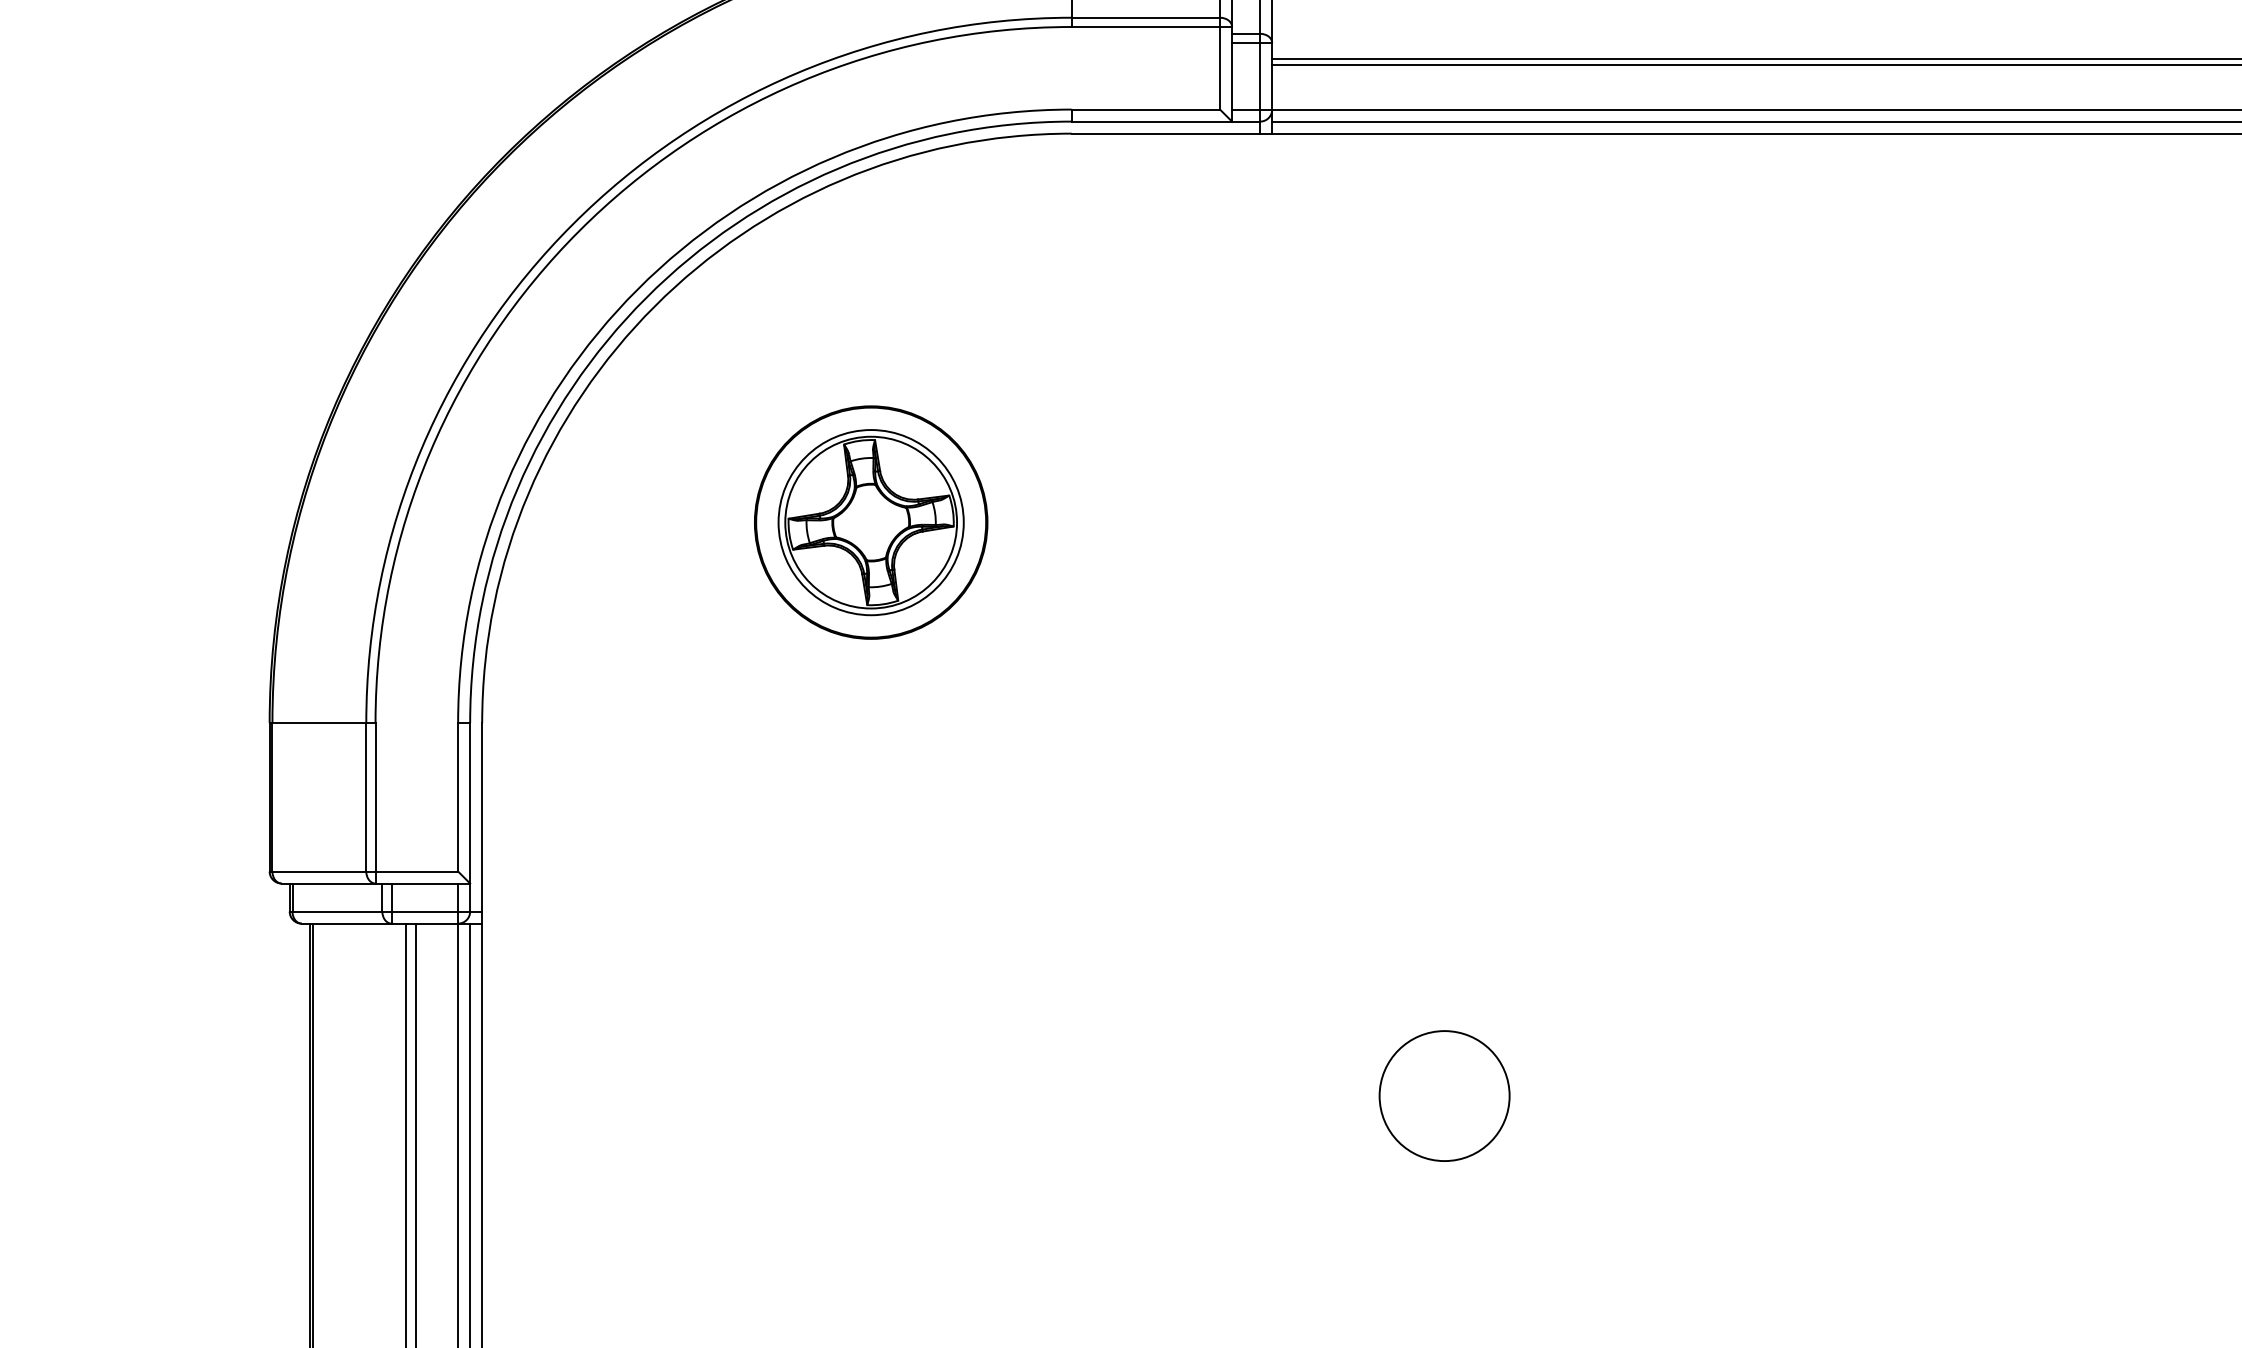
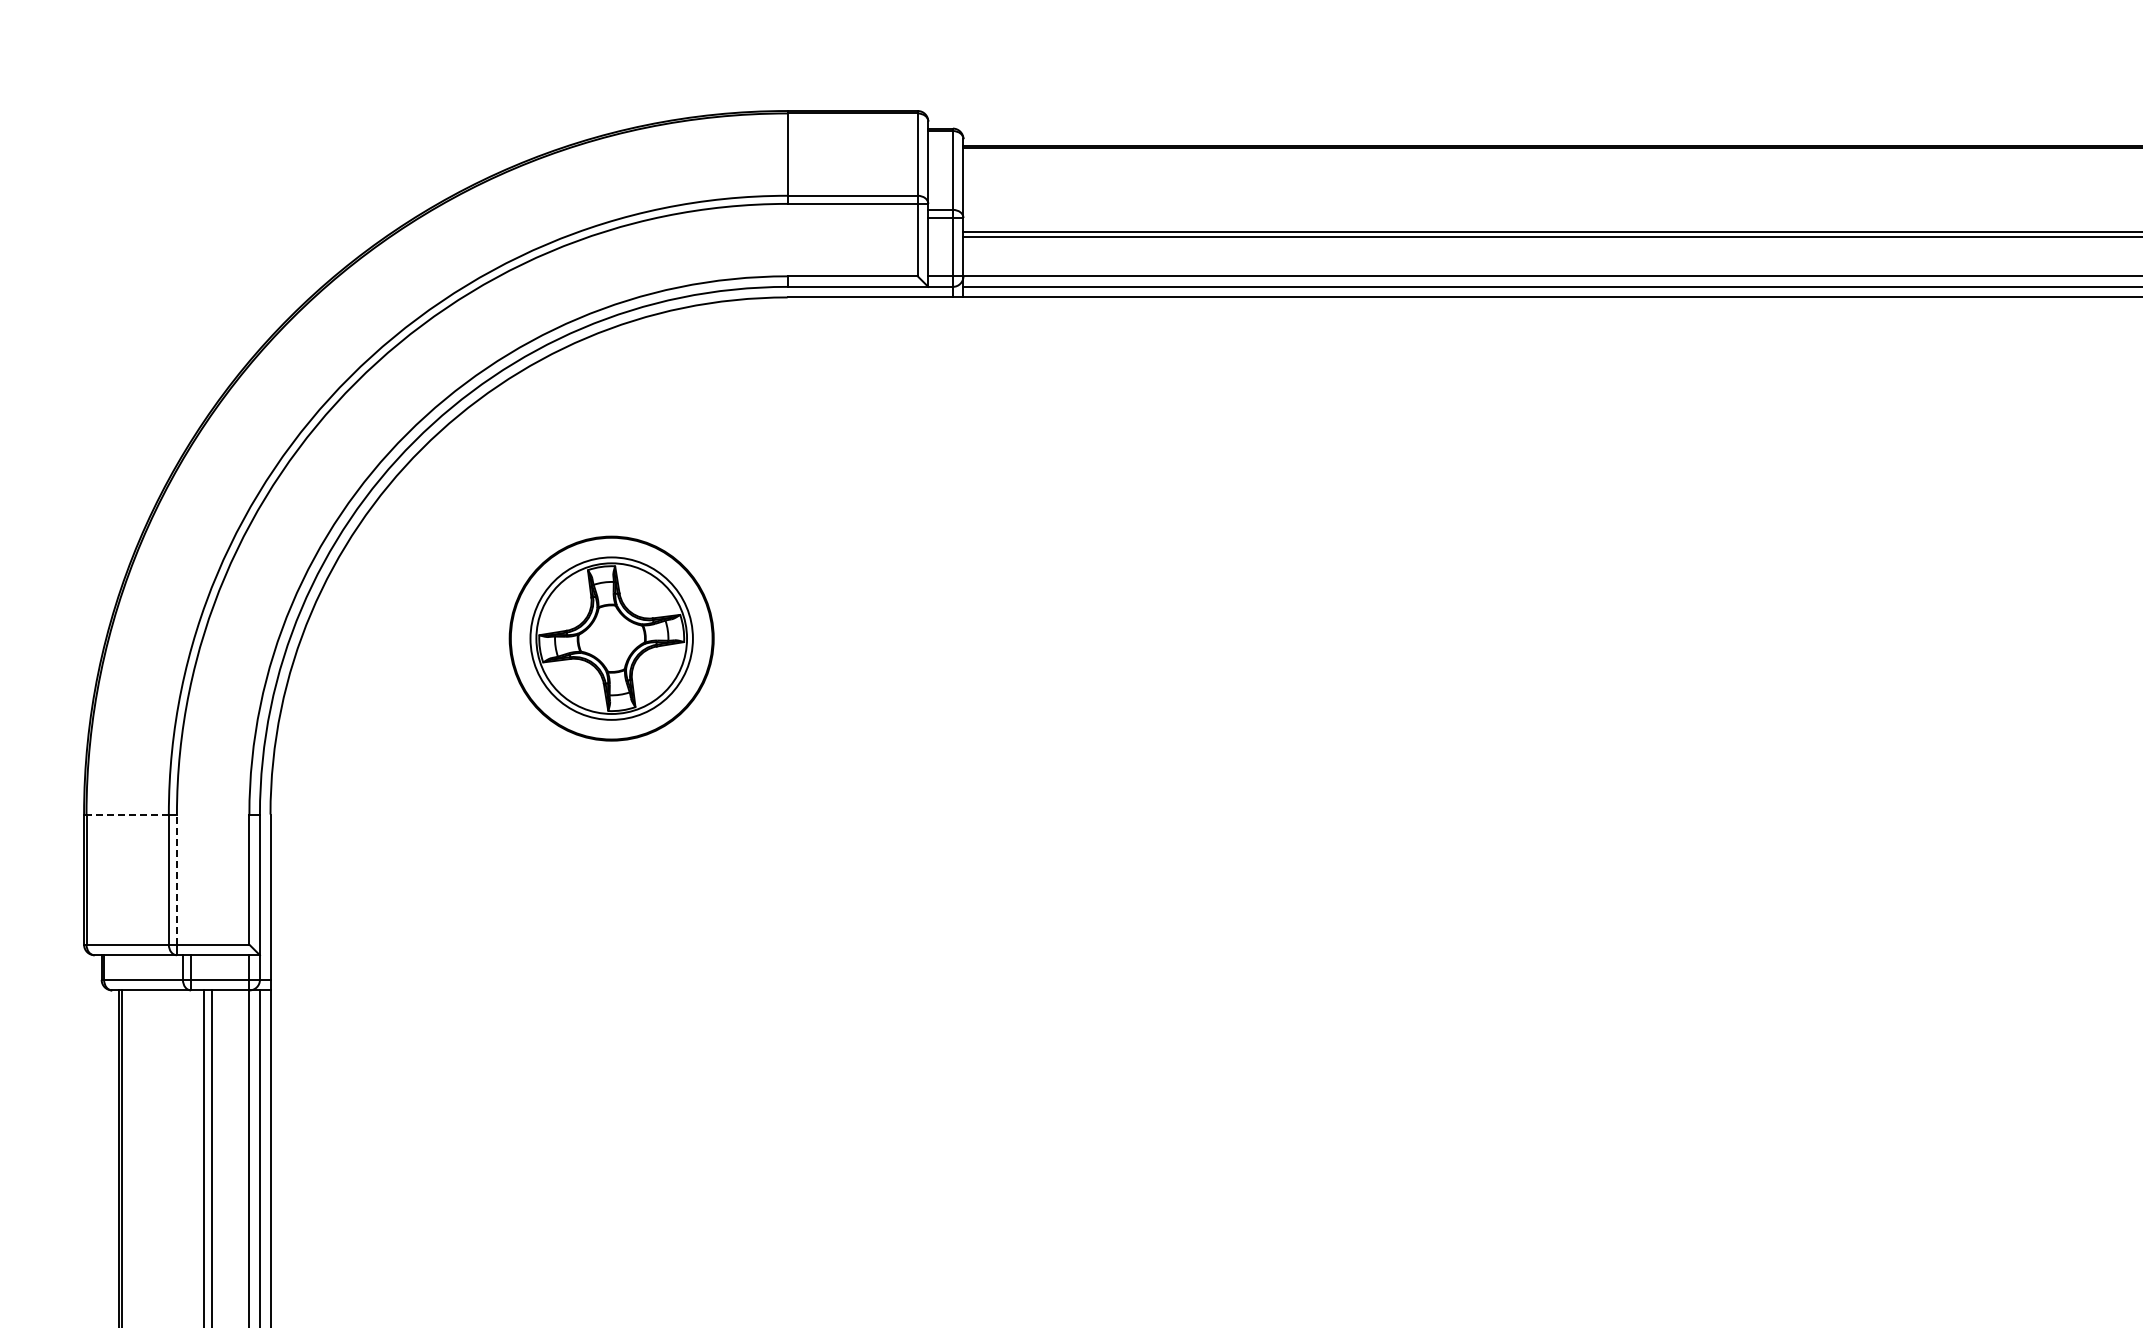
line: (319, 723) -> (127, 814), solid -> dashed
line: (375, 797) -> (176, 879), solid -> dashed
circle: (1444, 1095) -> (1114, 1141), removed

